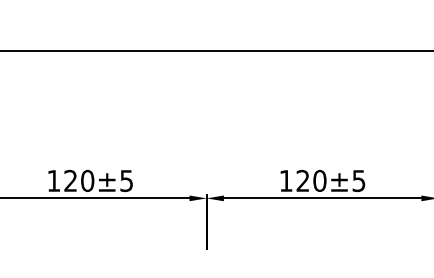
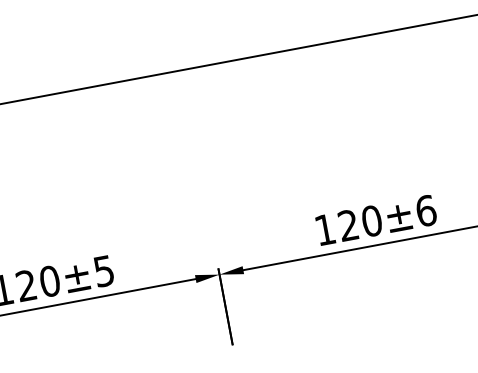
text: (358, 180) -> (425, 210), 120±5 -> 120±6

